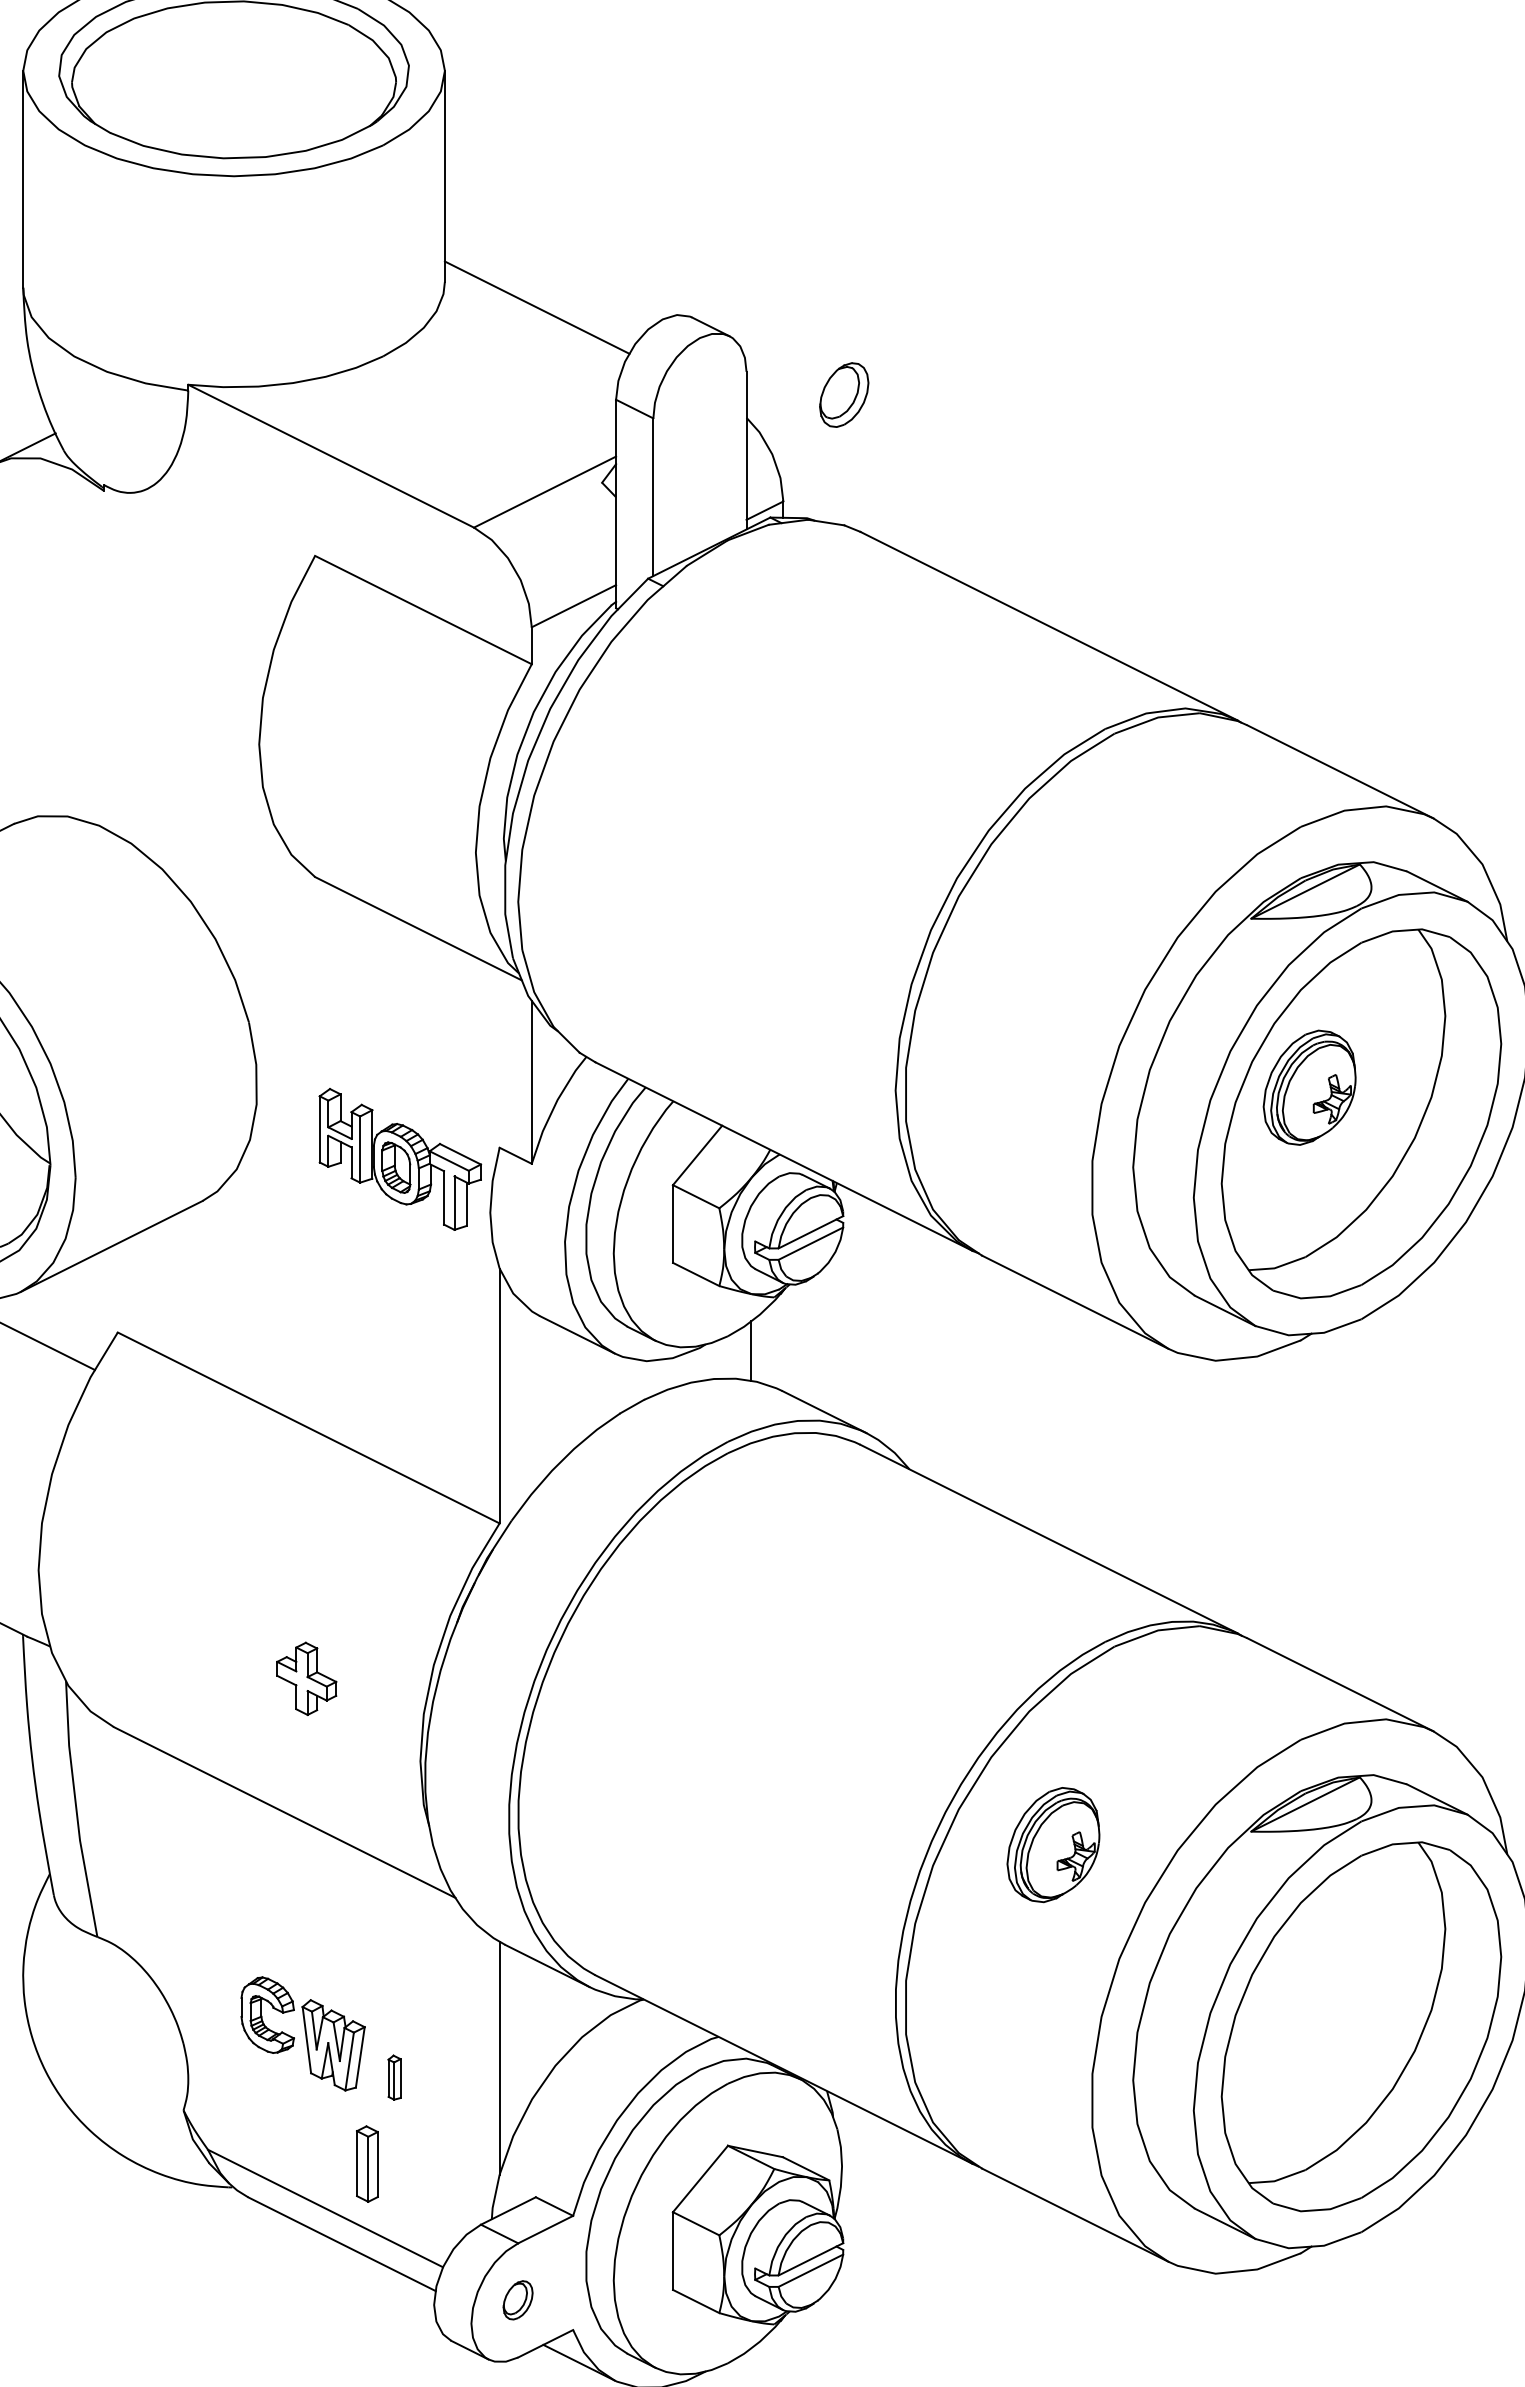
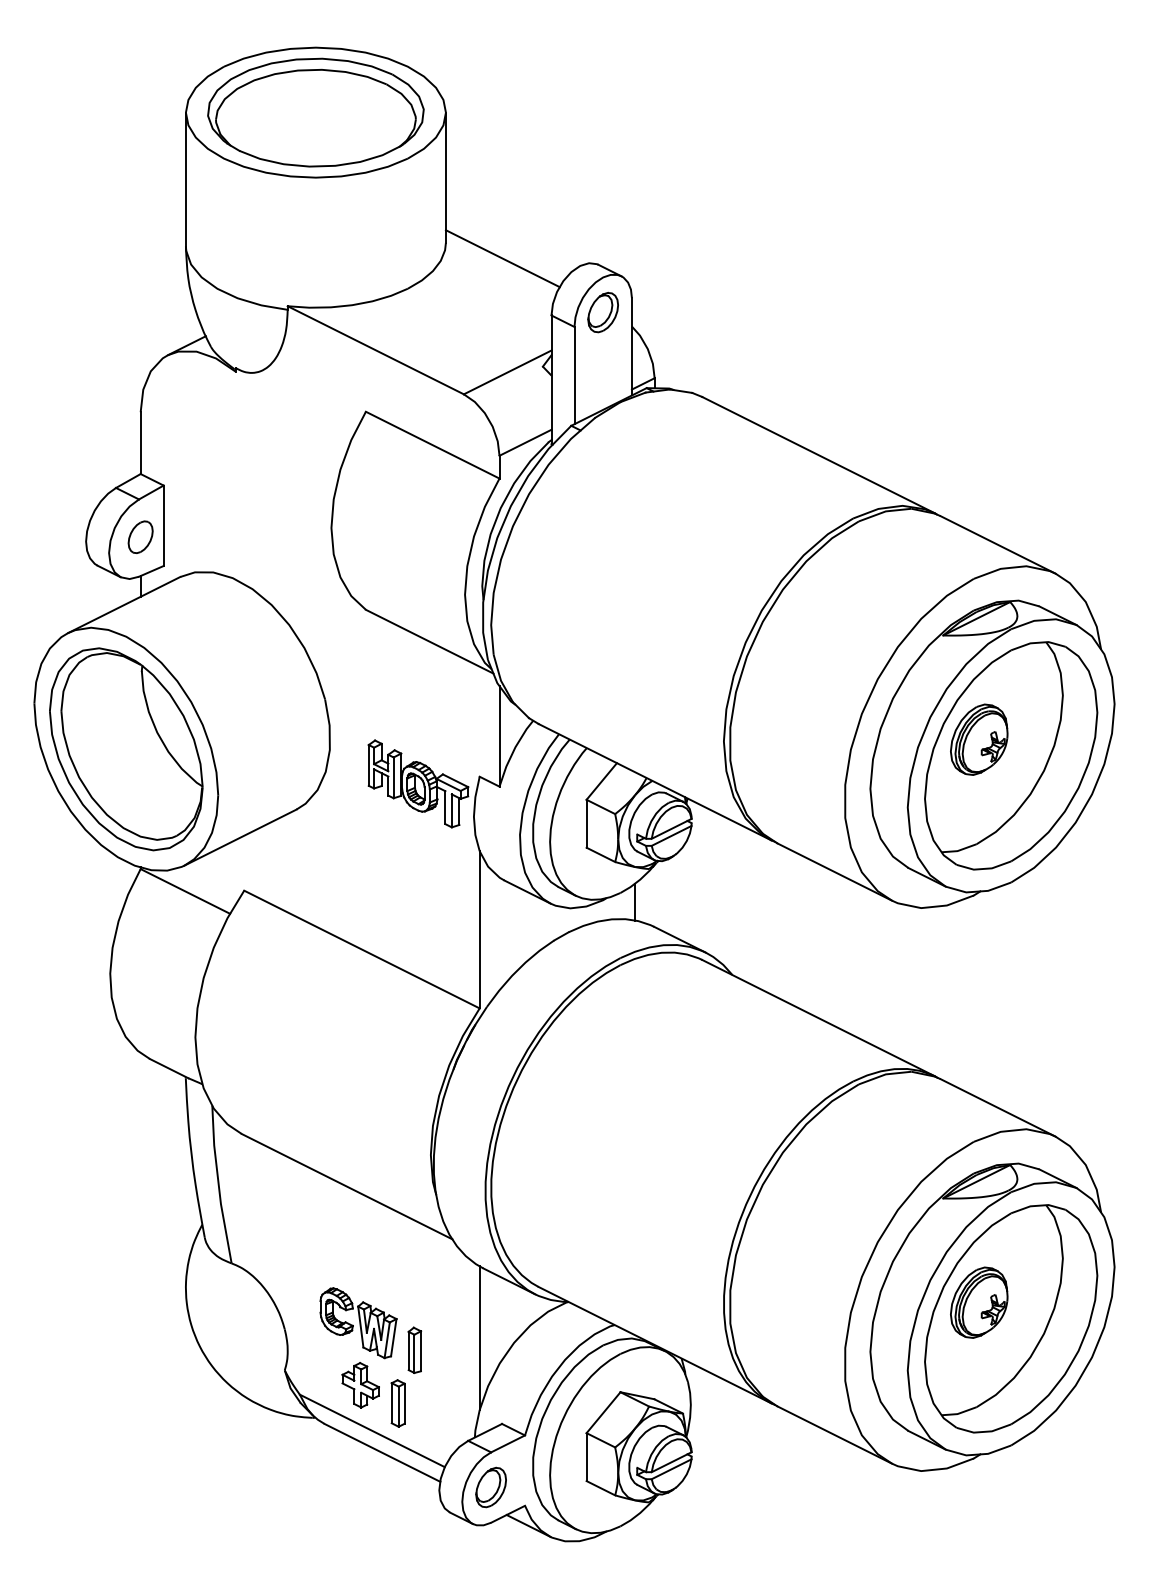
part: (843, 394) -> (602, 312), moved
part: (306, 1679) -> (360, 1385), moved
part: (1053, 1844) -> (979, 1302), moved
part: (393, 2076) -> (414, 1349), size x1.67
part: (517, 2300) -> (490, 1487), size x1.67

